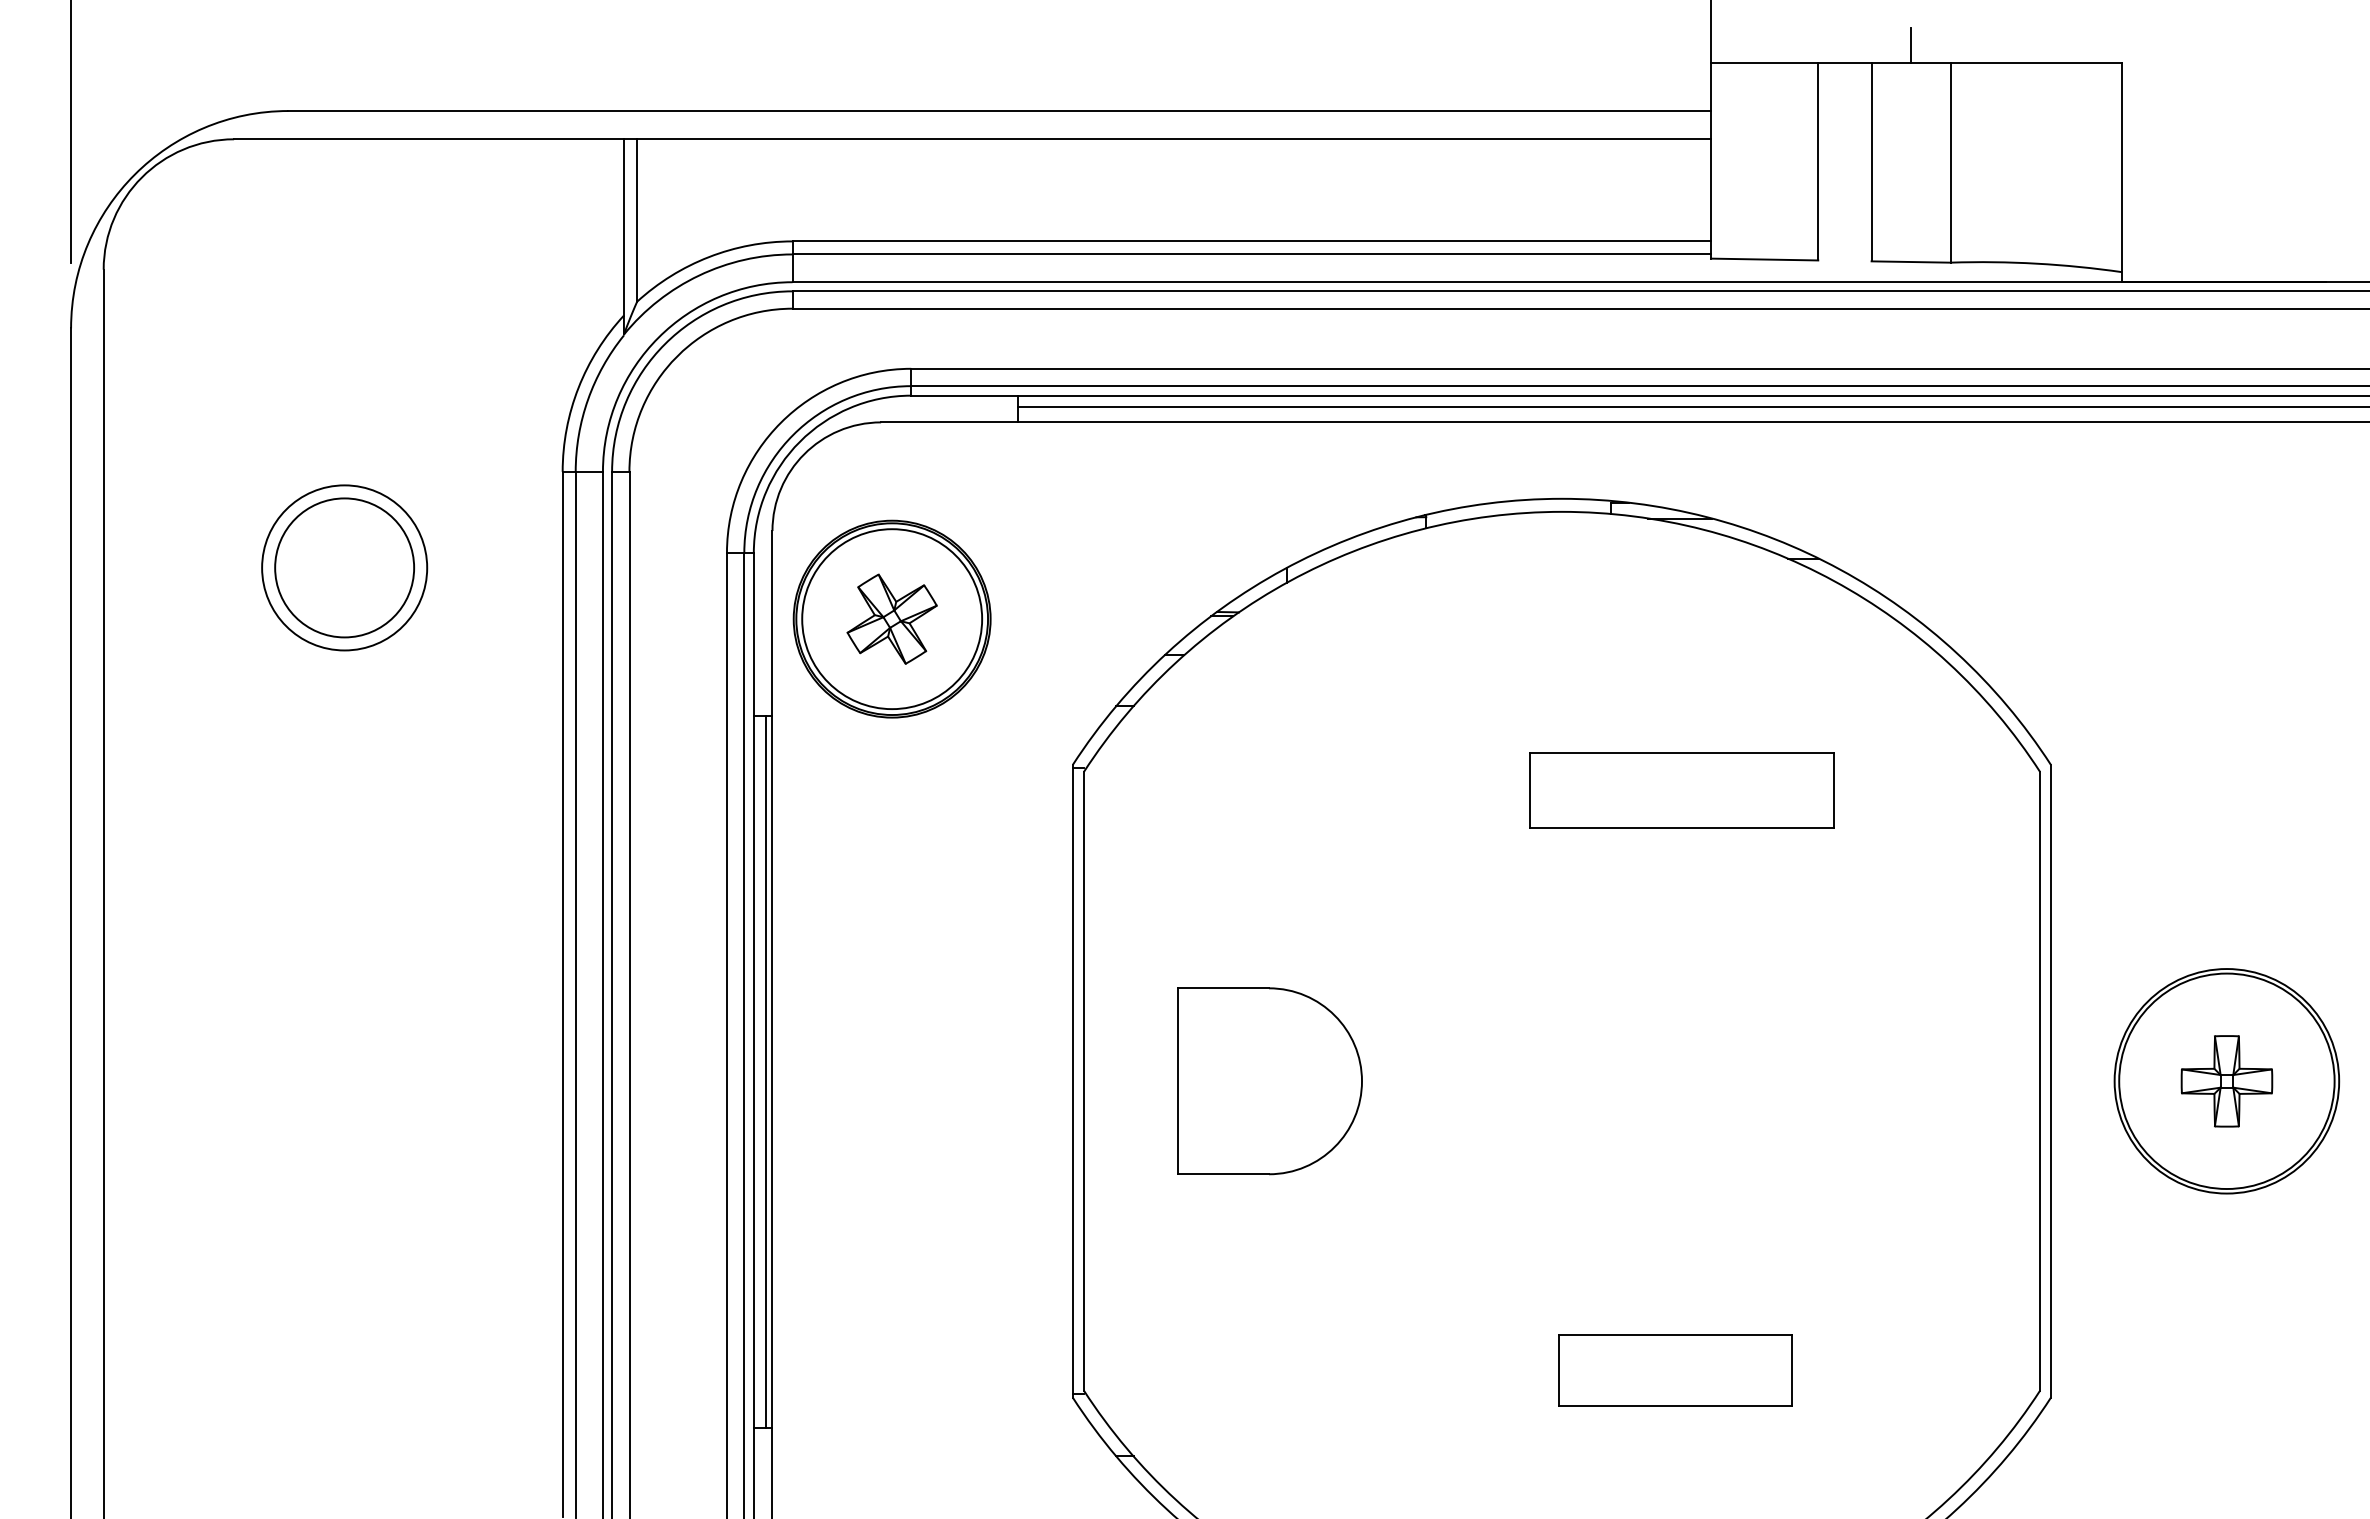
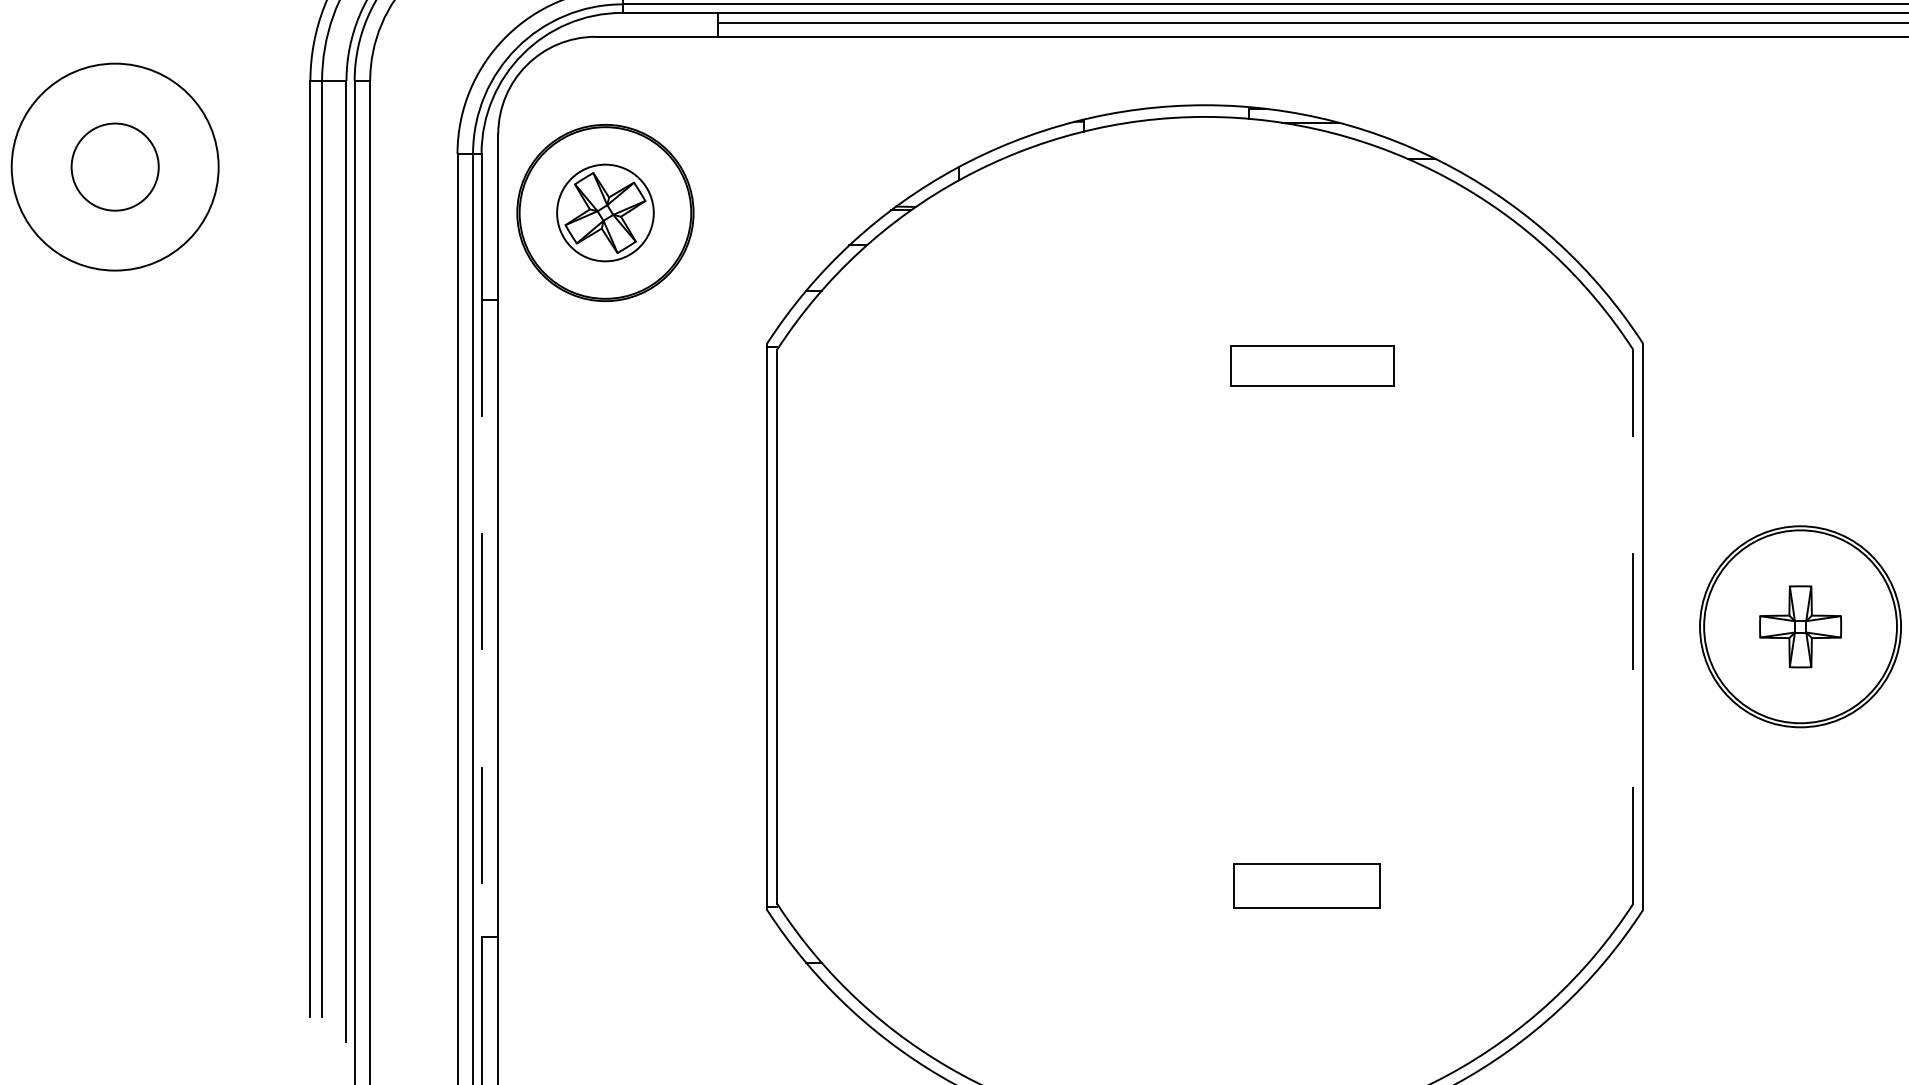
circle: (344, 567) -> (115, 166), size x0.7
circle: (344, 567) -> (115, 166), size x1.4
circle: (892, 619) -> (605, 213), size x0.6
part: (1681, 790) -> (1312, 366), size x0.6
line: (753, 1072) -> (481, 618), solid -> dashed
line: (766, 1072) -> (492, 618), removed
line: (2040, 1080) -> (1633, 626), solid -> dashed
part: (1269, 1081) -> (943, 626), removed
part: (1675, 1370) -> (1306, 885), size x0.7

